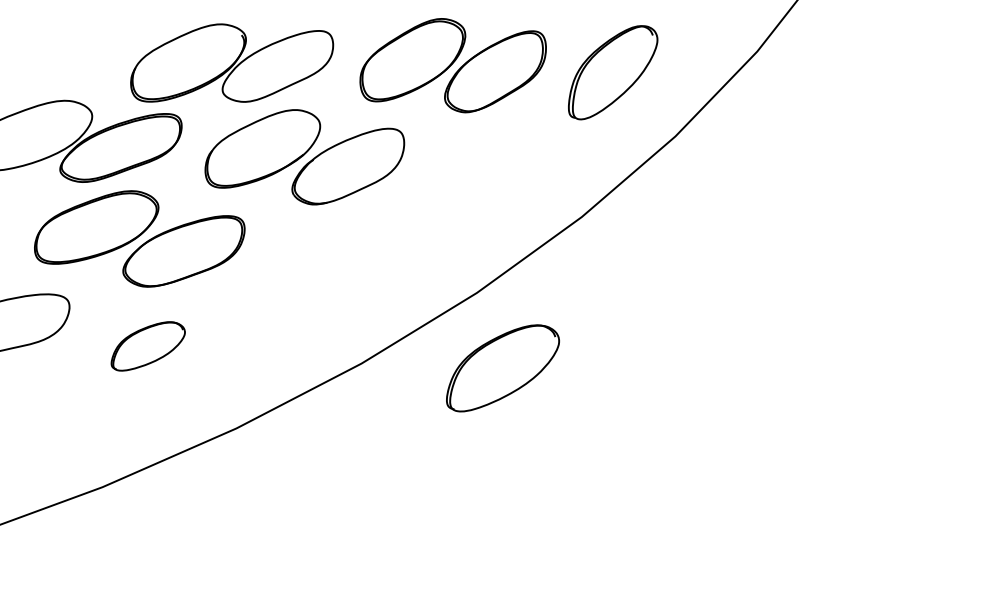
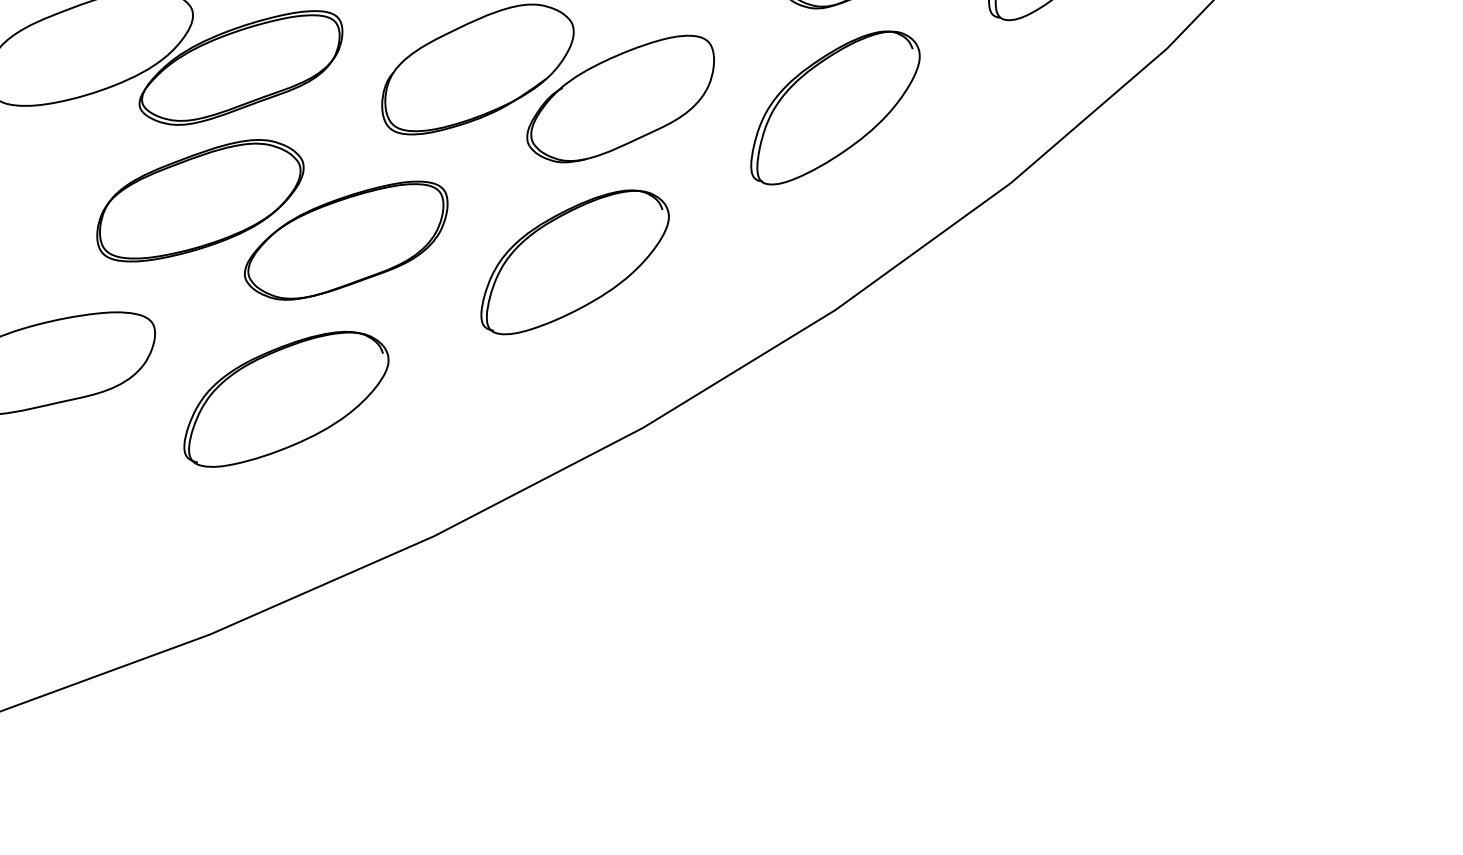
part: (476, 171) -> (834, 107), added
part: (148, 346) -> (286, 399), size x1.67
part: (502, 368) -> (574, 262), moved

